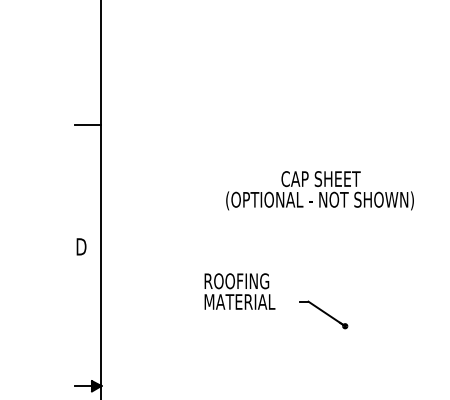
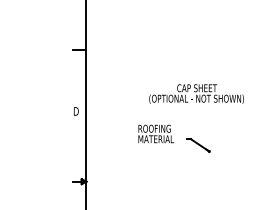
text: (319, 189) -> (196, 93), moved

